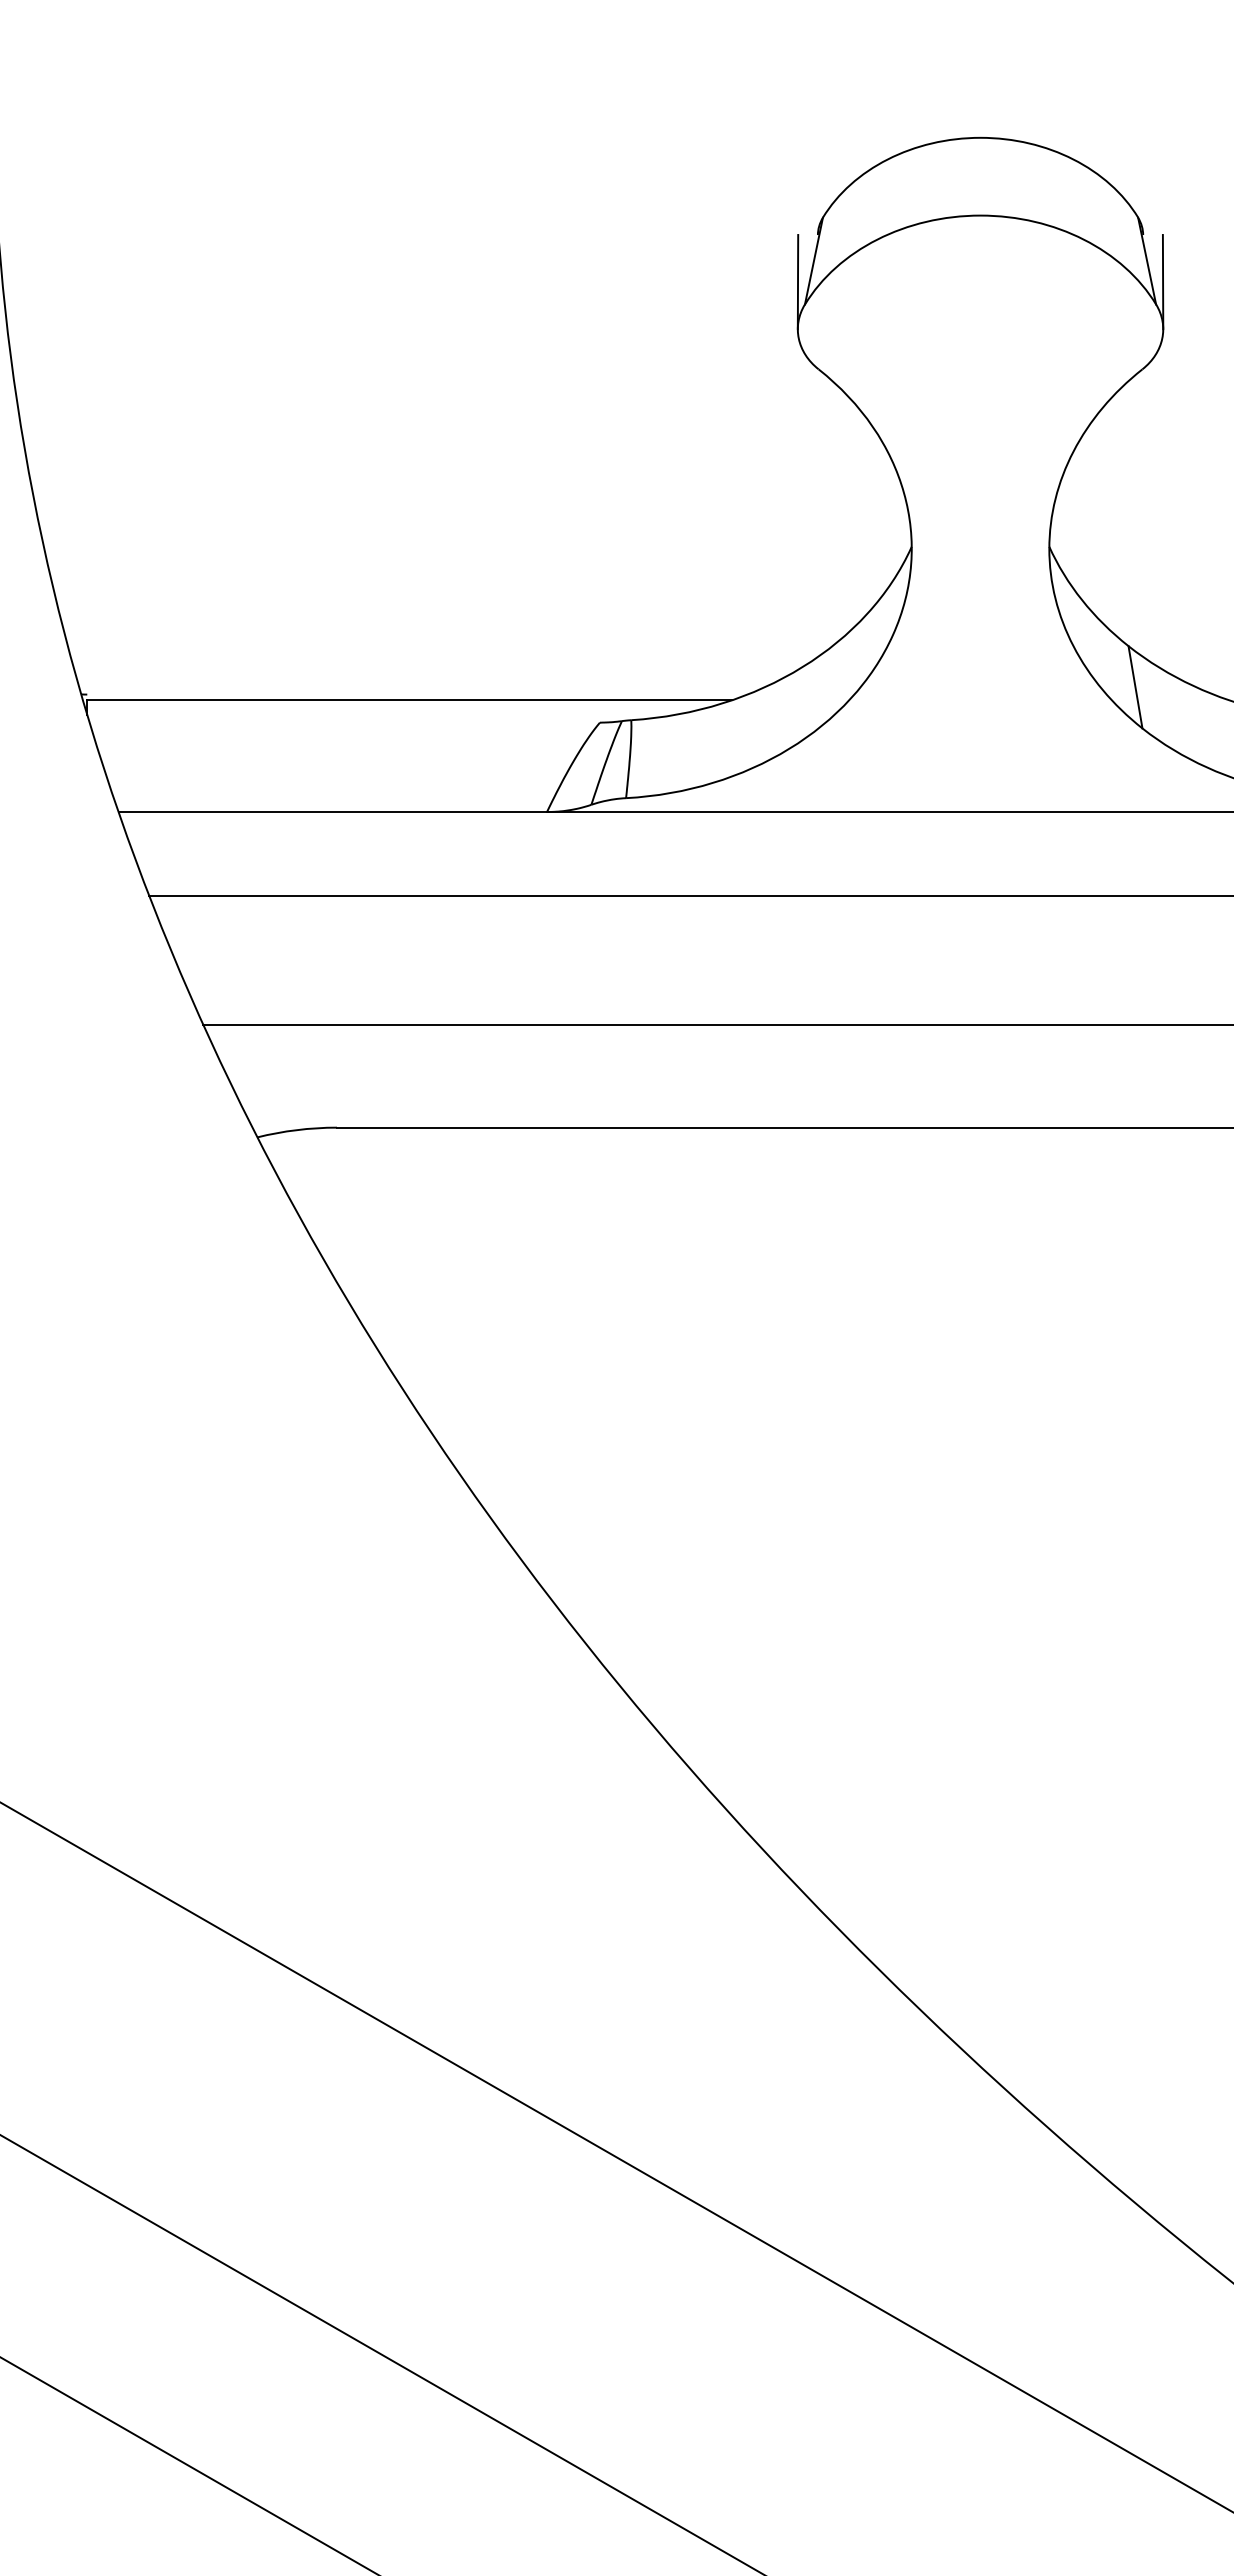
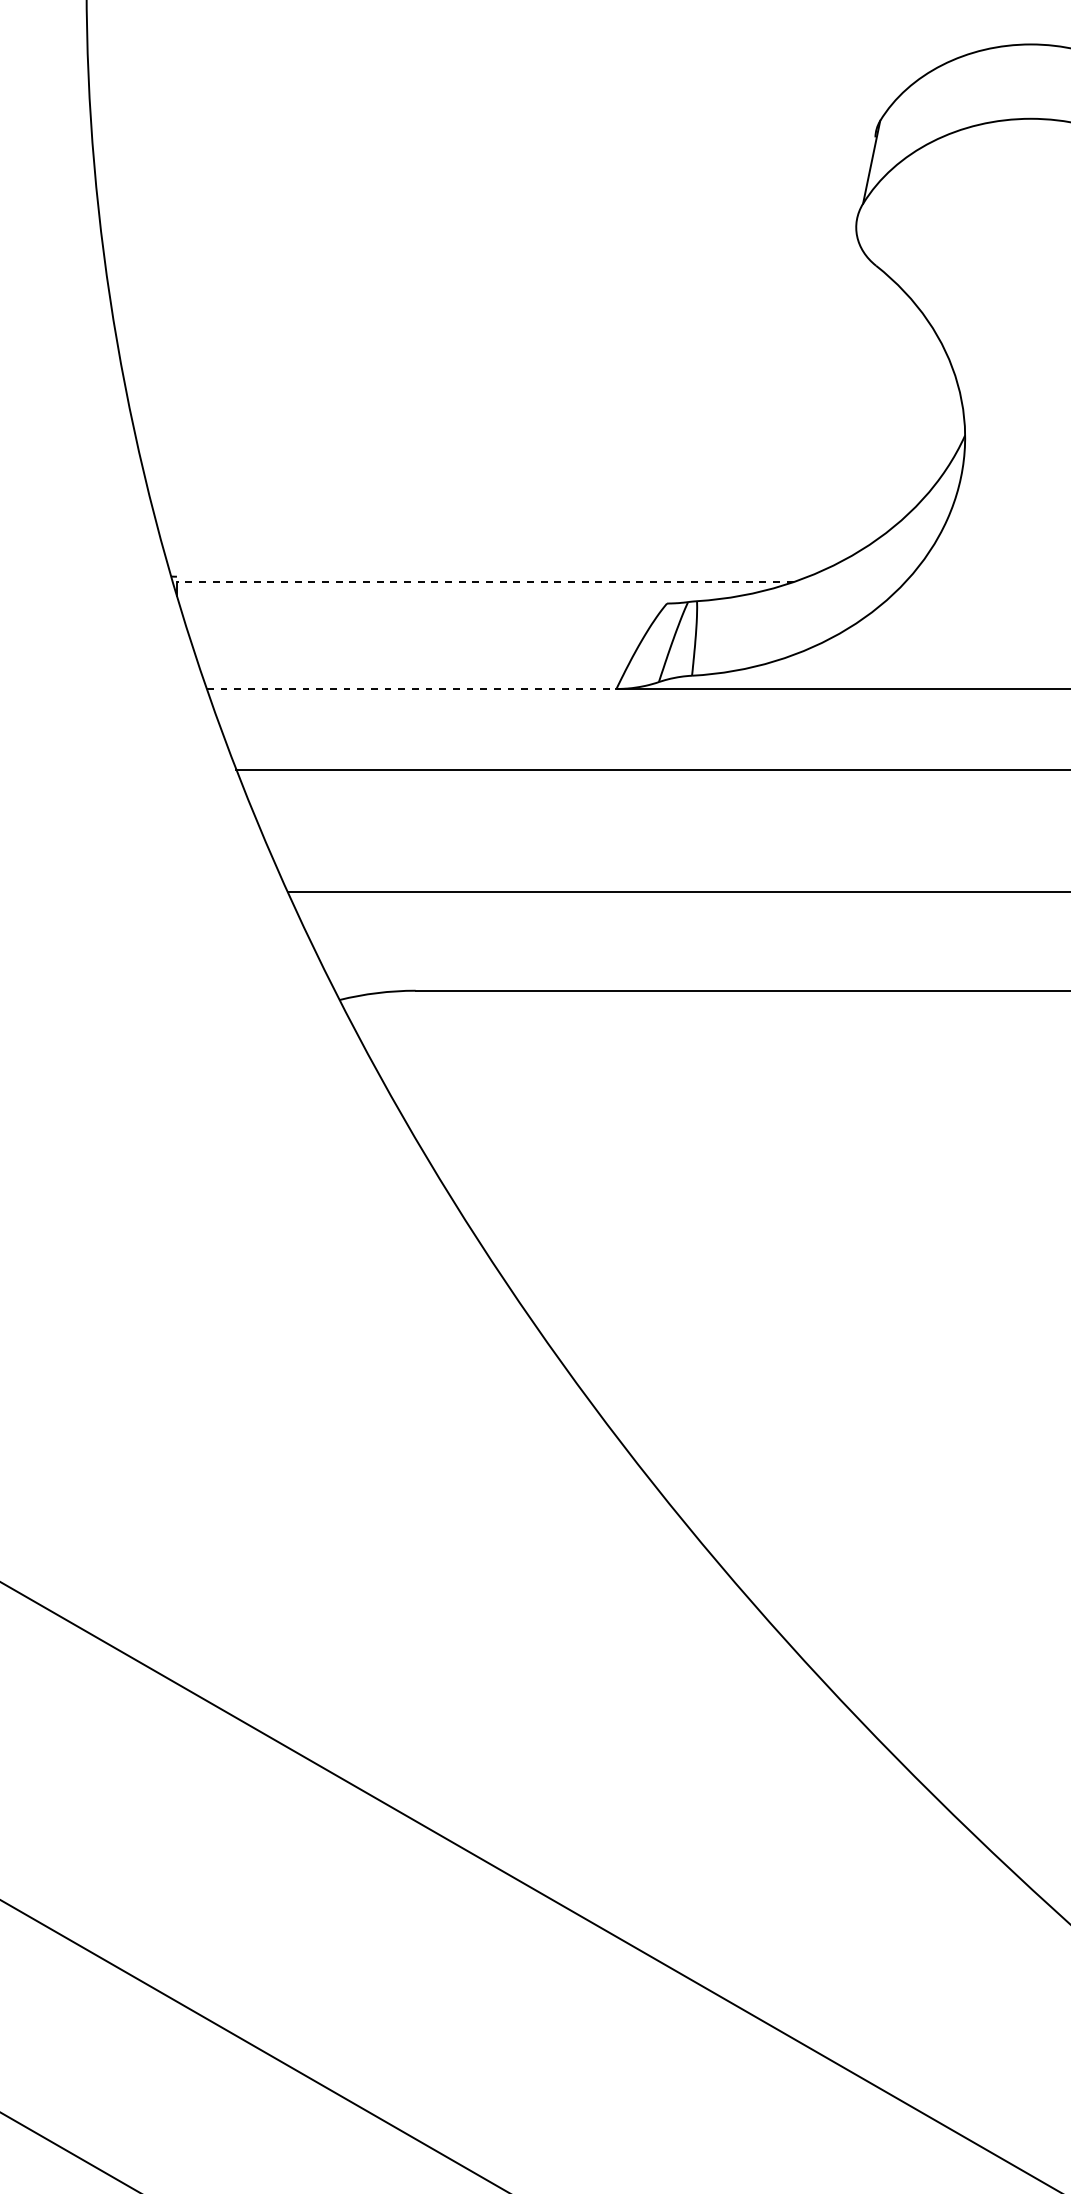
line: (797, 282) -> (855, 182), removed
line: (409, 700) -> (484, 582), solid -> dashed
line: (333, 812) -> (412, 689), solid -> dashed

